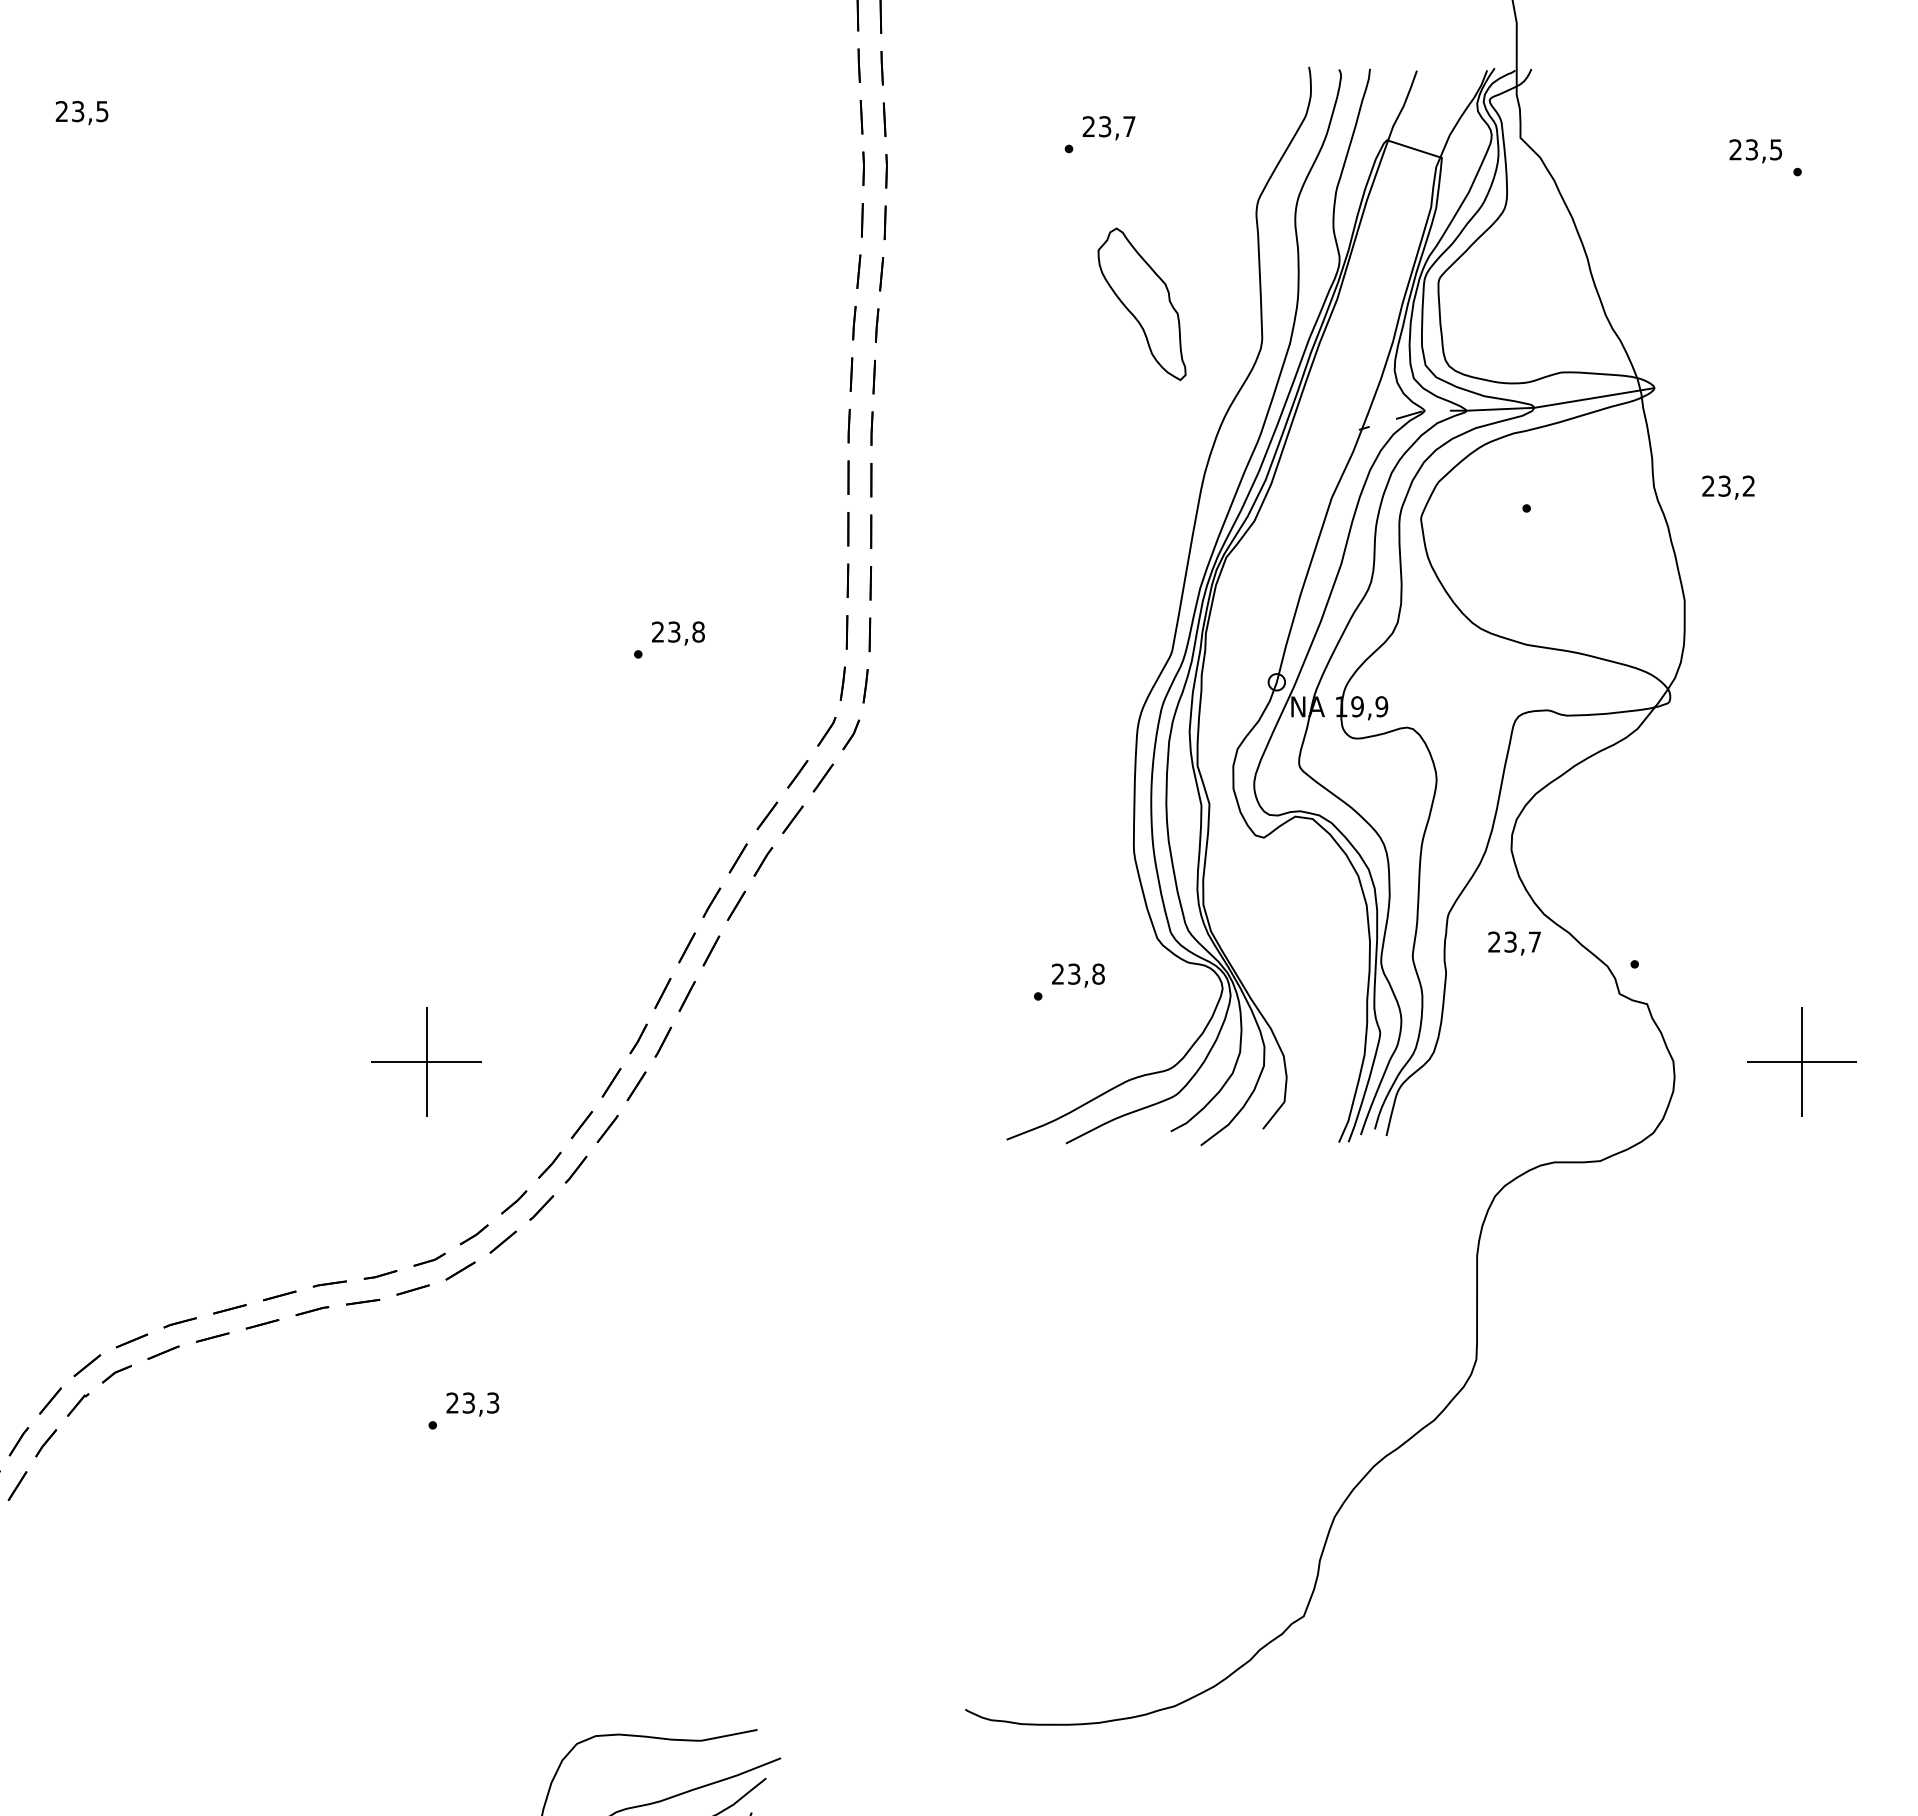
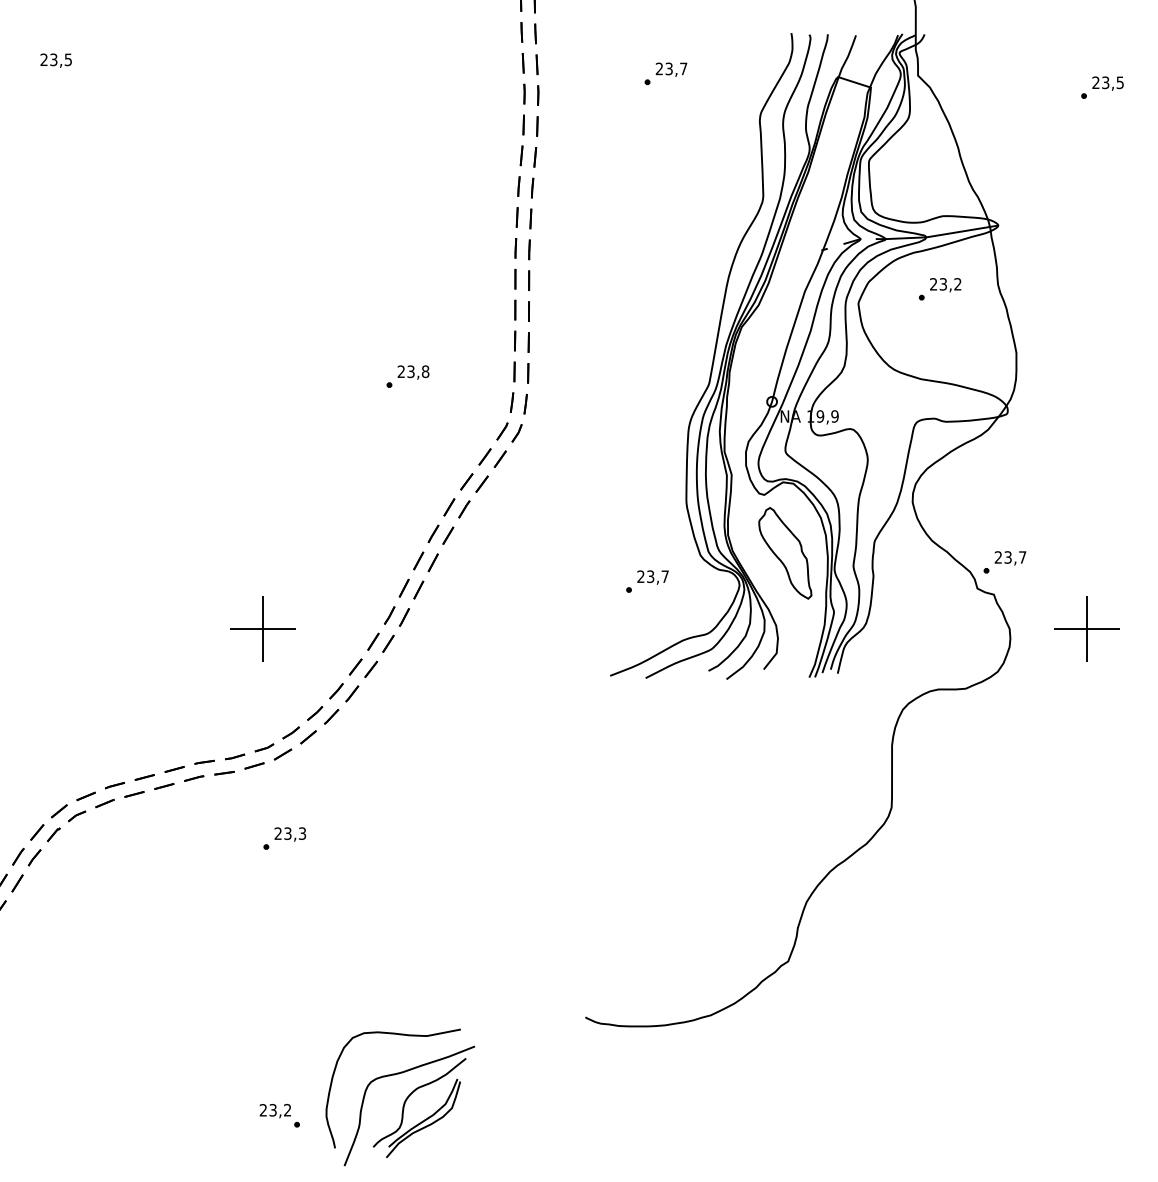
text: (1754, 151) -> (1107, 83), moved
part: (1142, 304) -> (785, 553), moved
text: (1728, 488) -> (945, 285), moved
text: (1514, 943) -> (1010, 558), moved
text: (1097, 973) -> (664, 576), 23,8 -> 23,7

